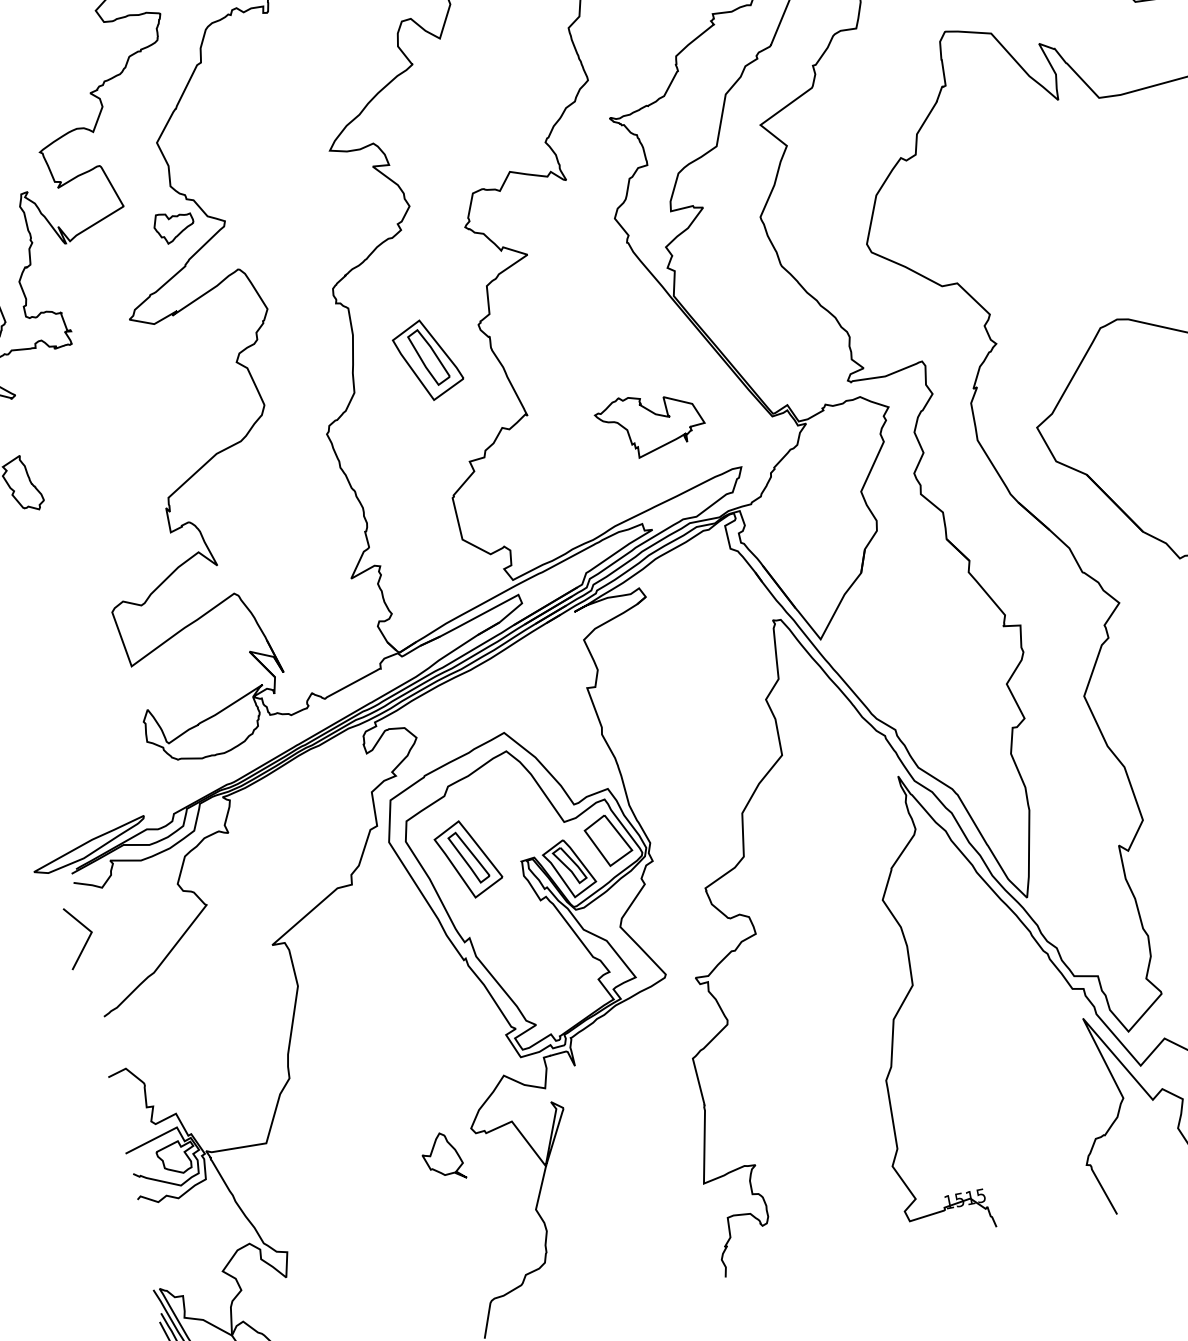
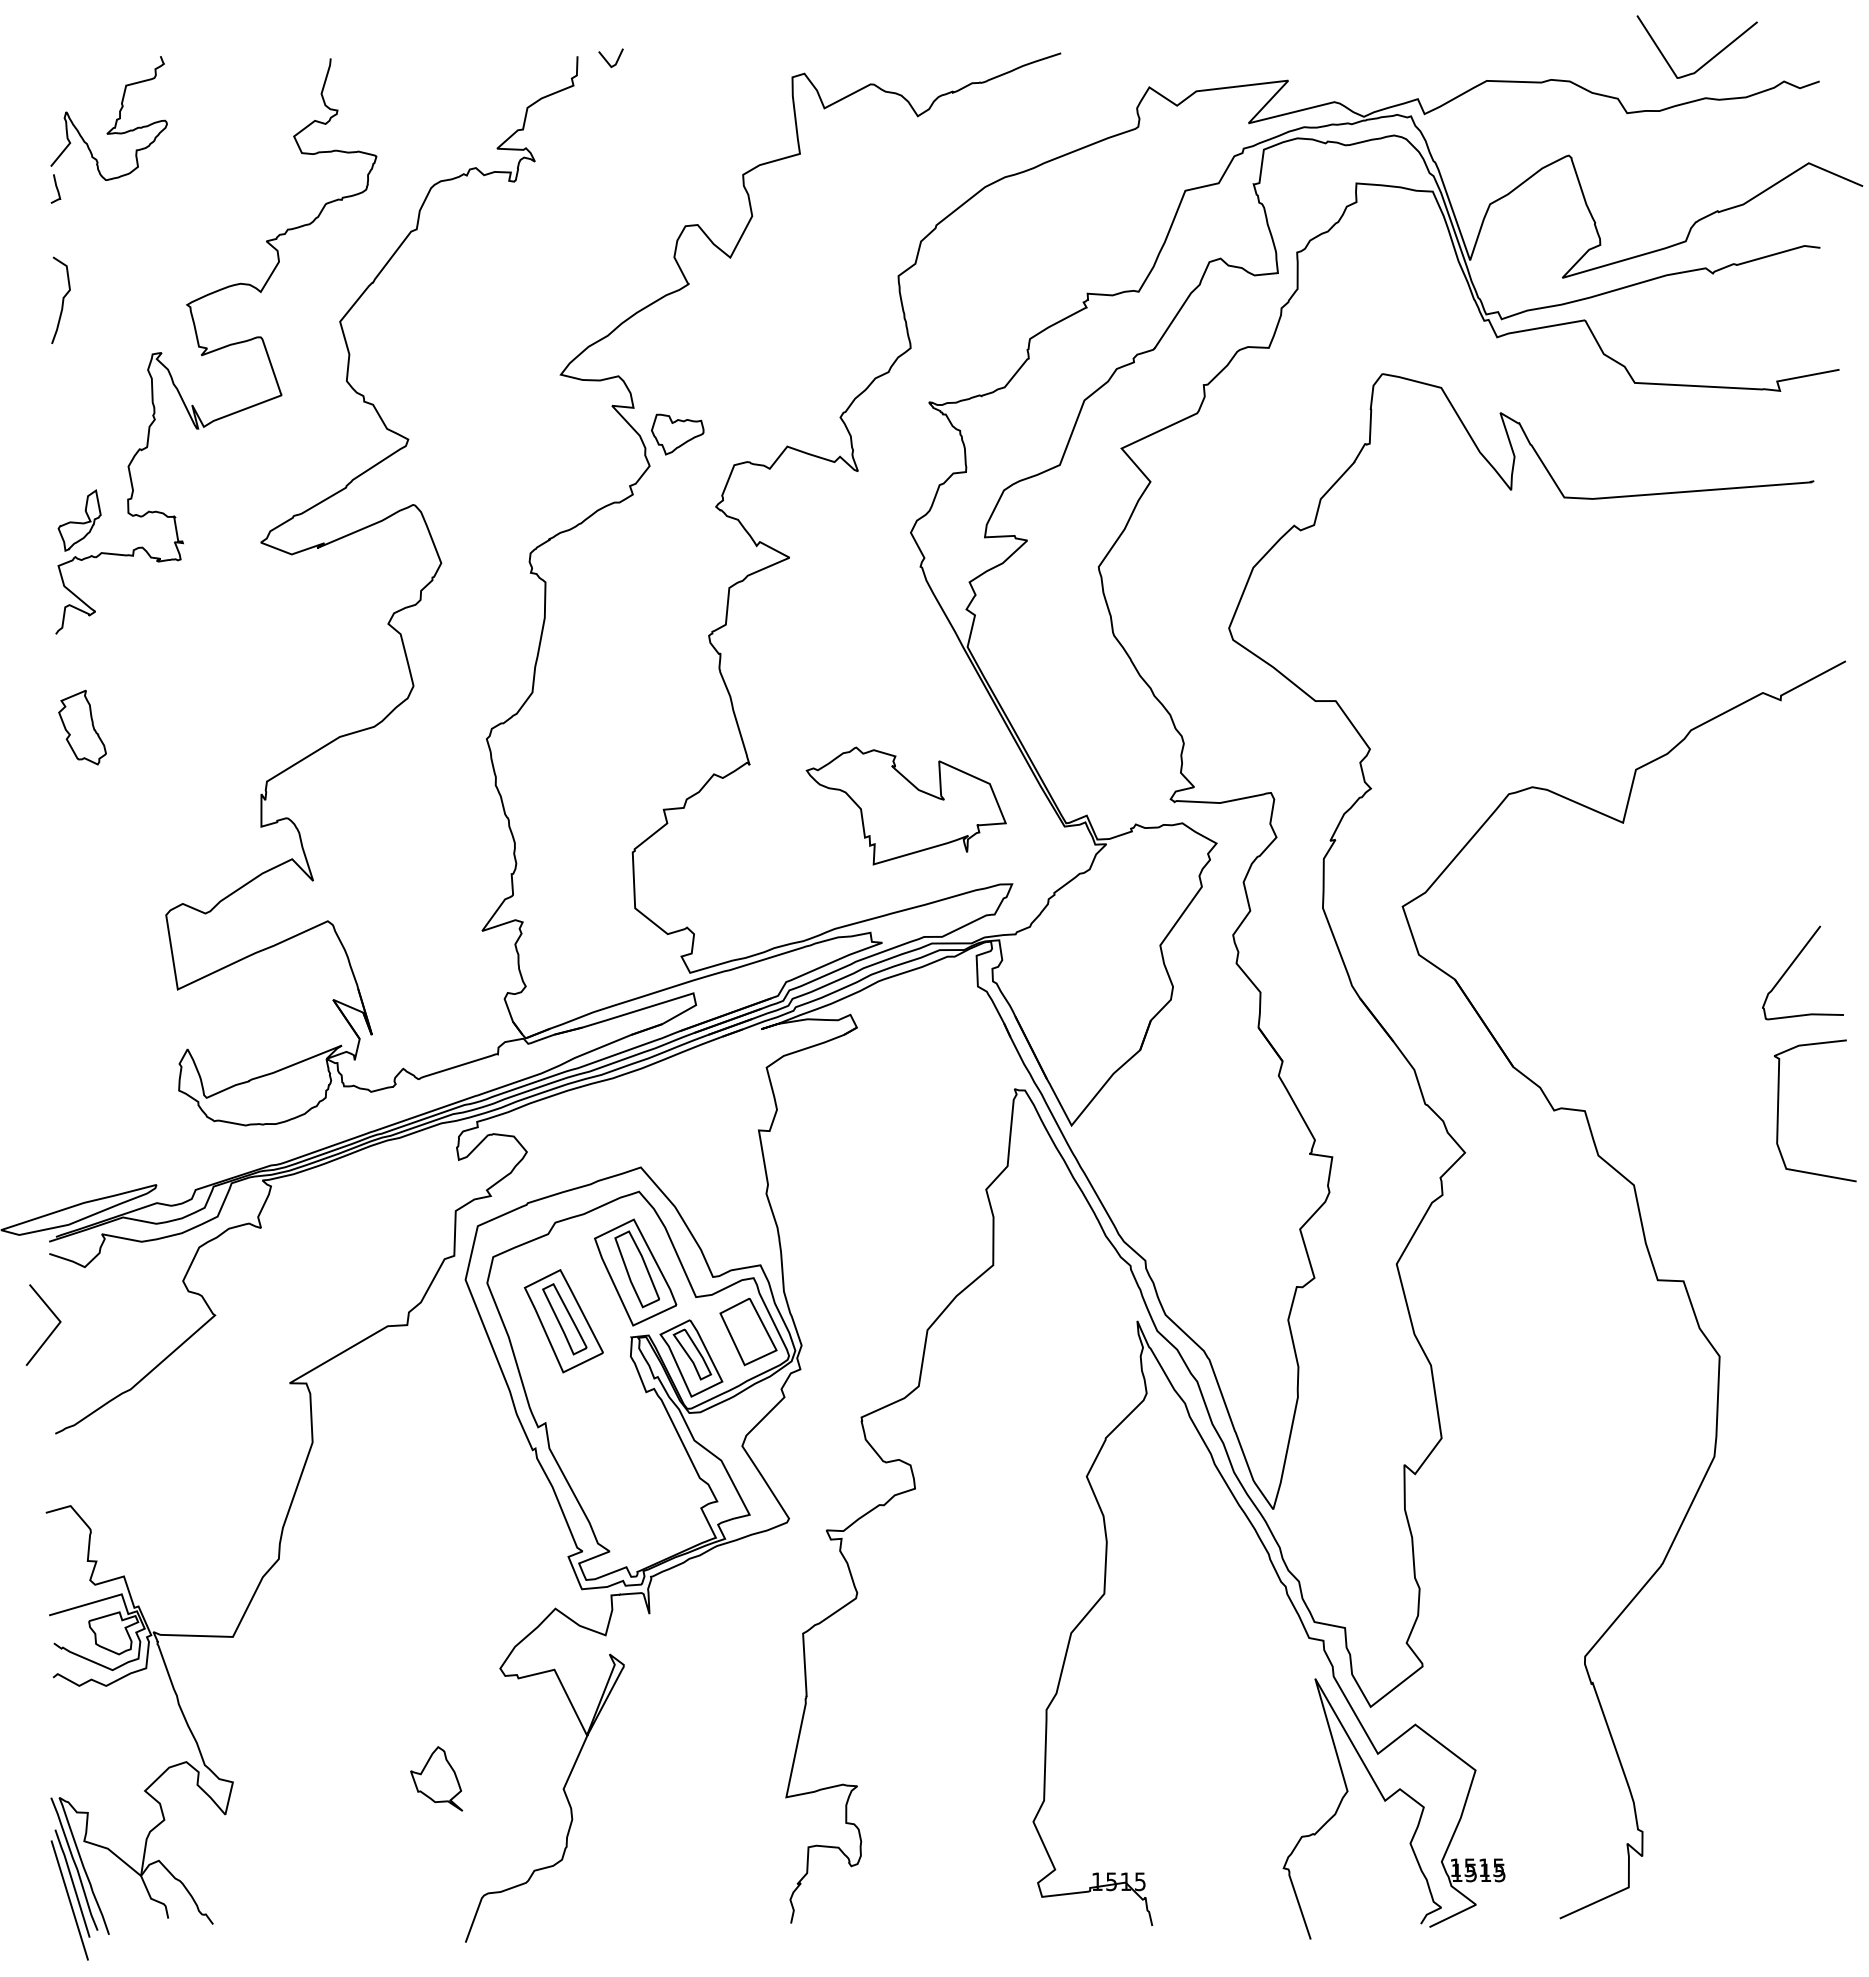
part: (174, 227) -> (677, 434), moved
part: (428, 359) -> (635, 1272), moved
part: (650, 423) -> (905, 805), size x1.43
part: (442, 1157) -> (436, 1778), moved

